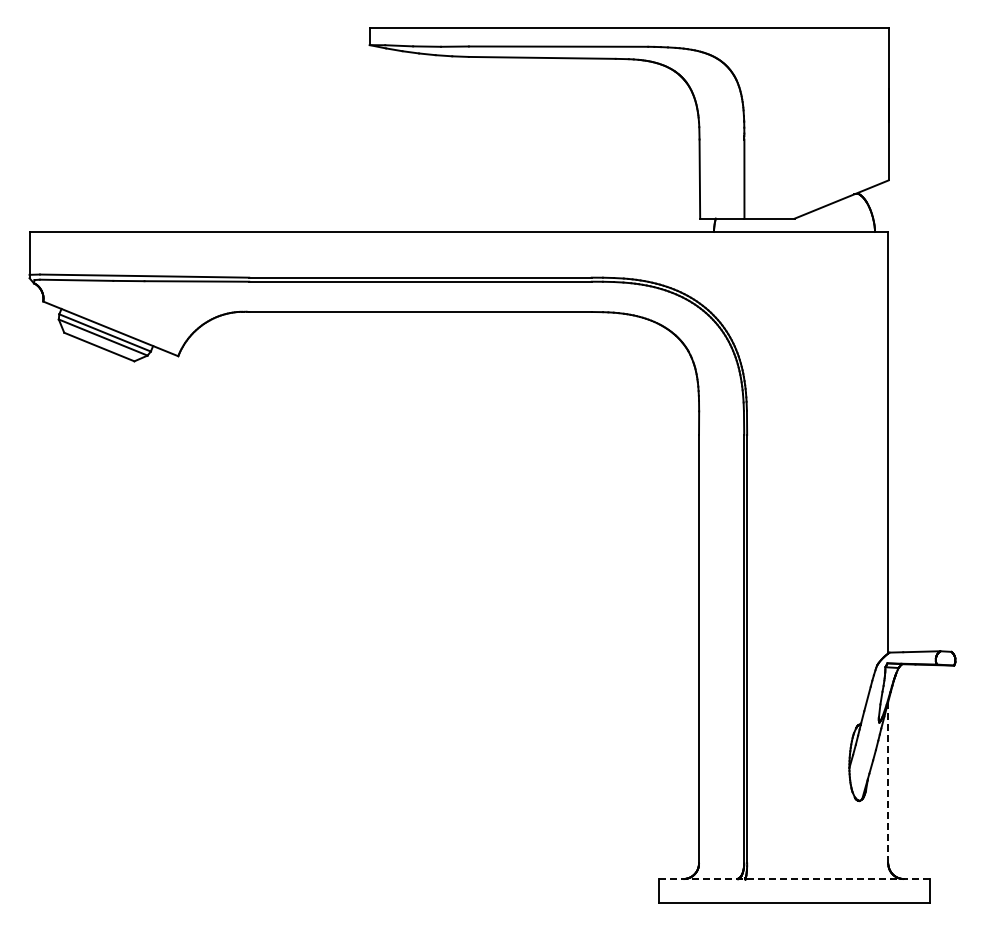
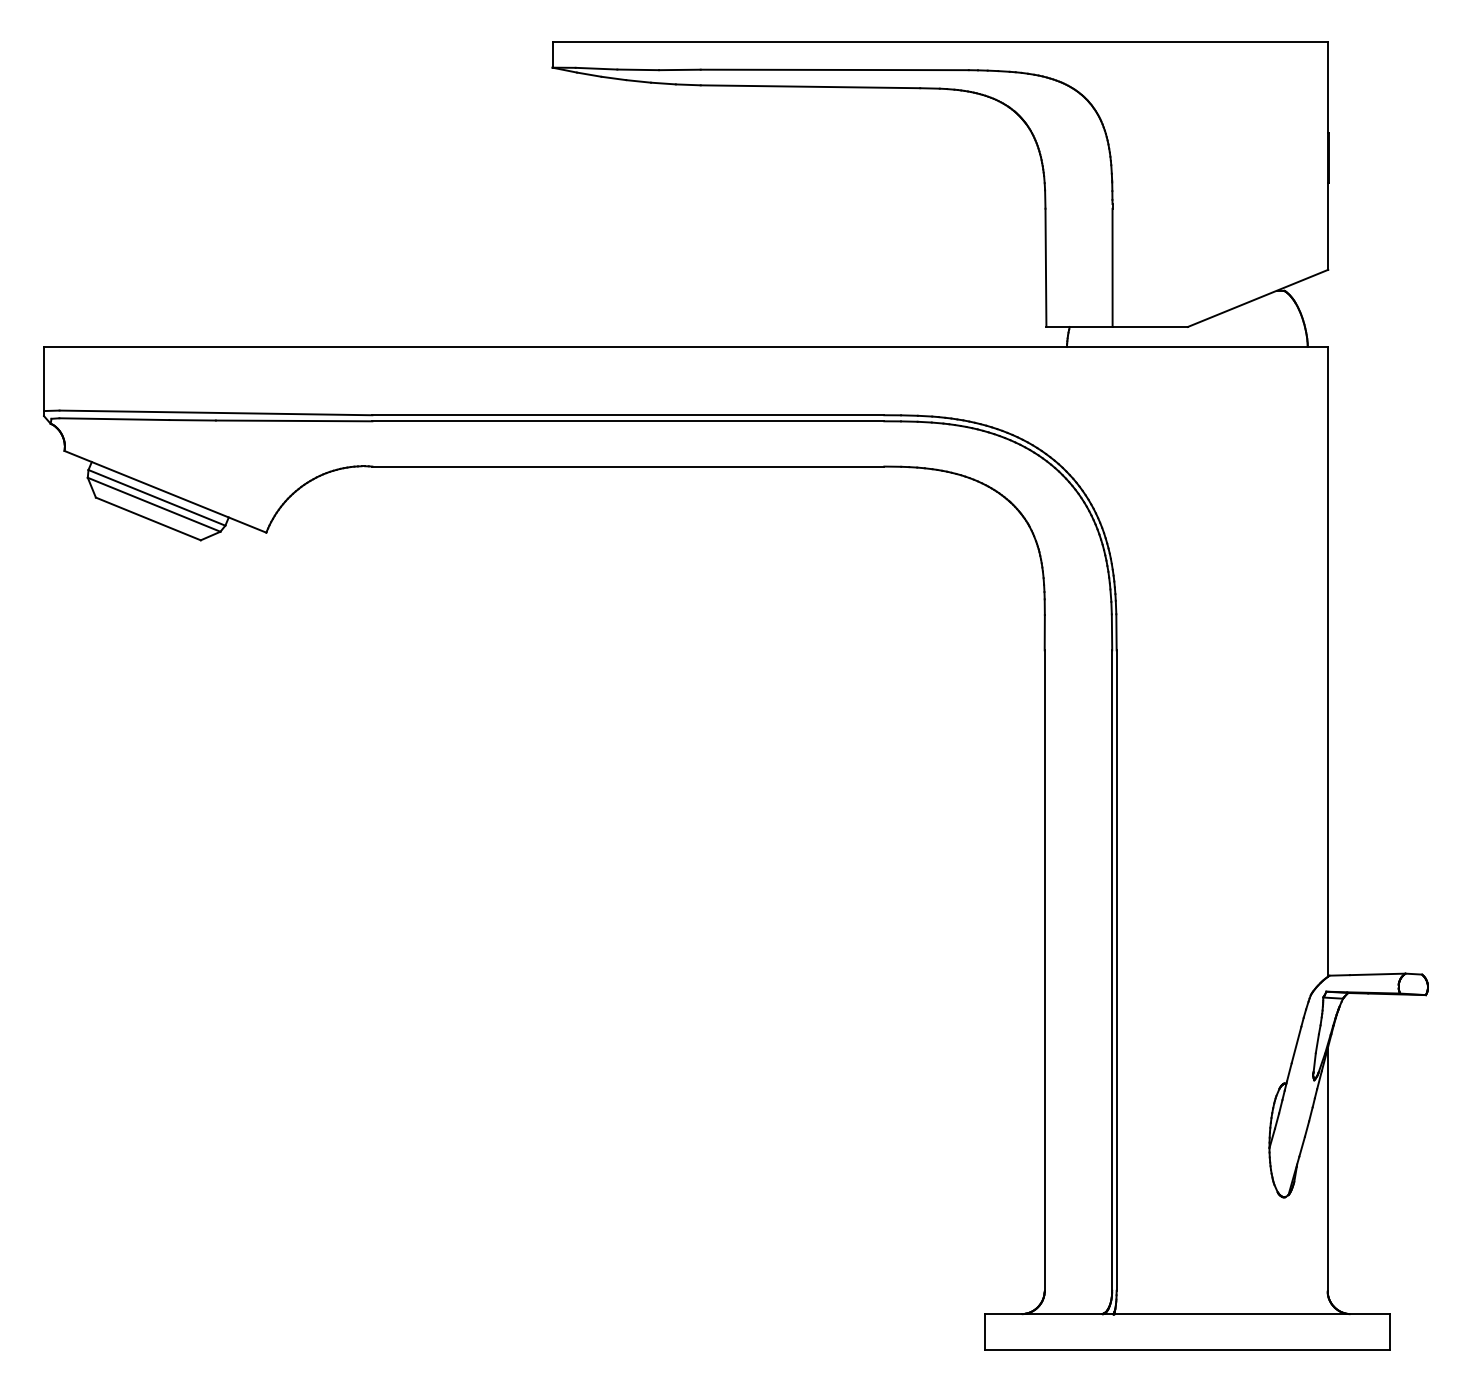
line: (888, 782) -> (1327, 1169), dashed -> solid
line: (795, 879) -> (1188, 1314), dashed -> solid

